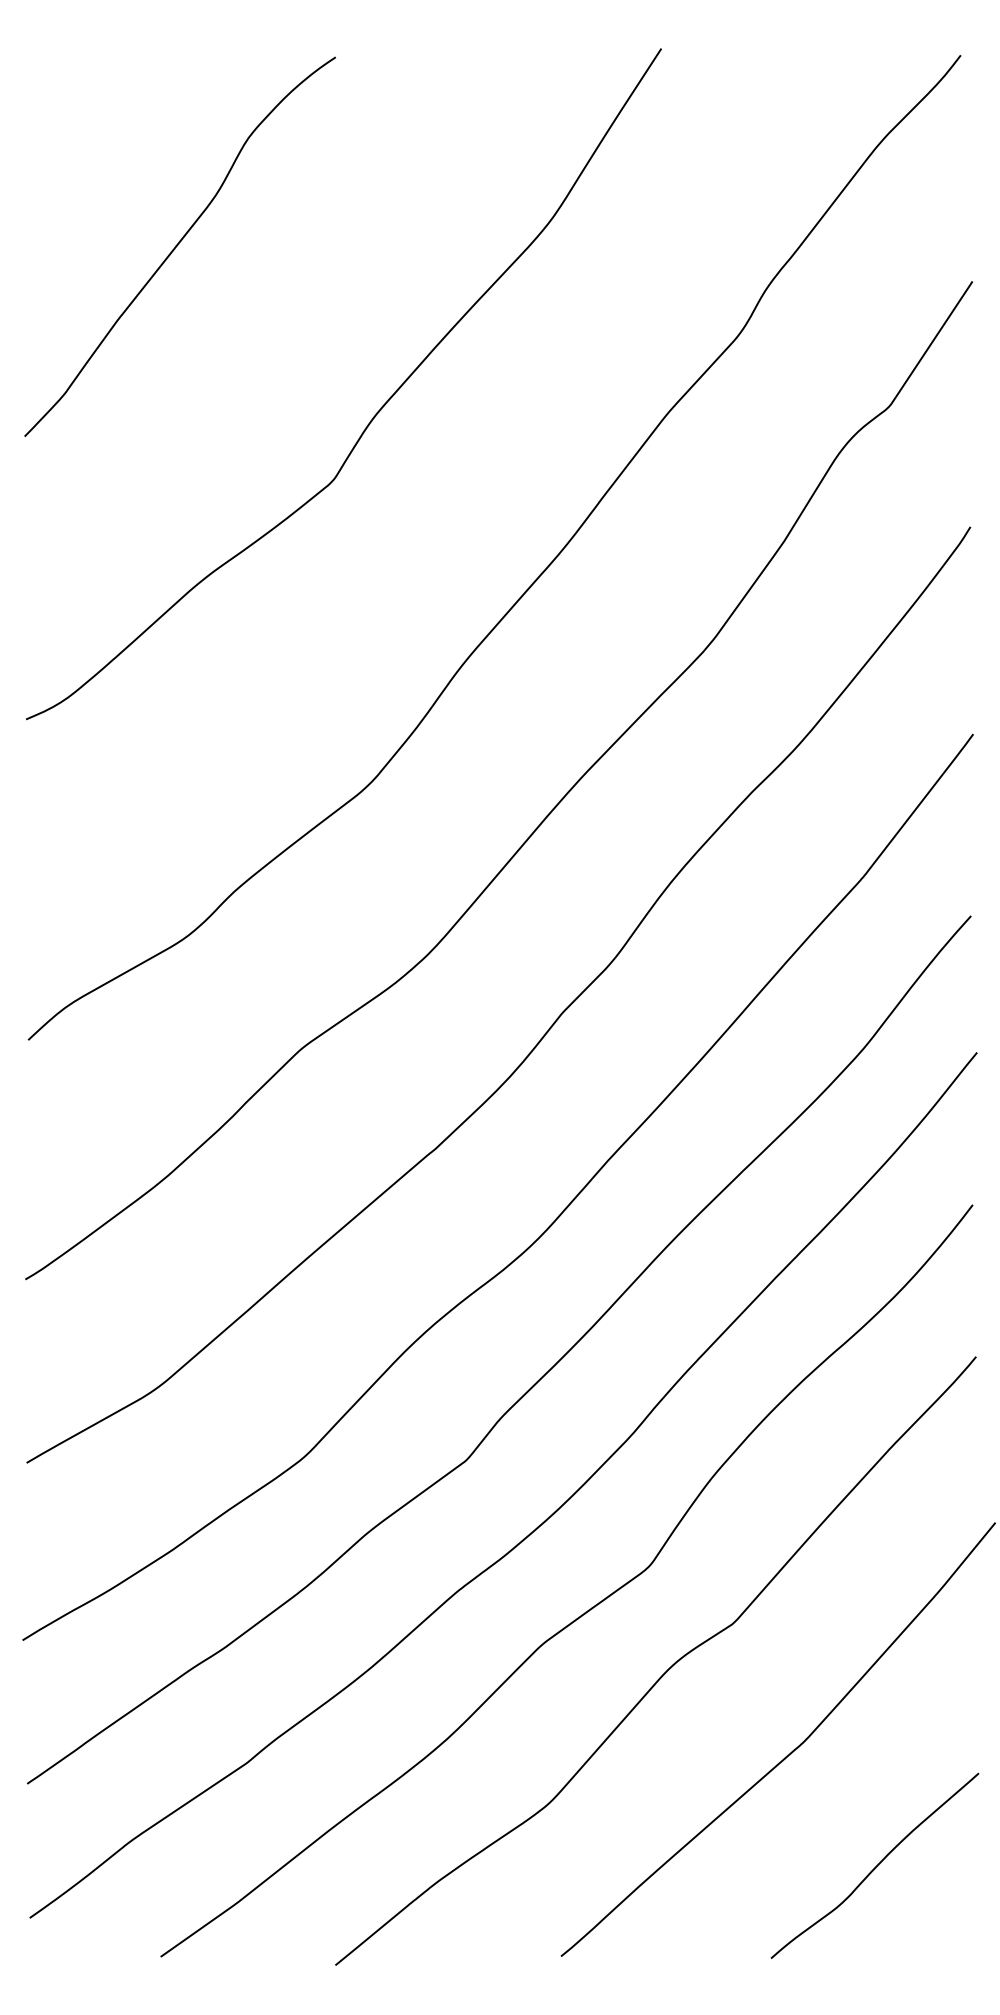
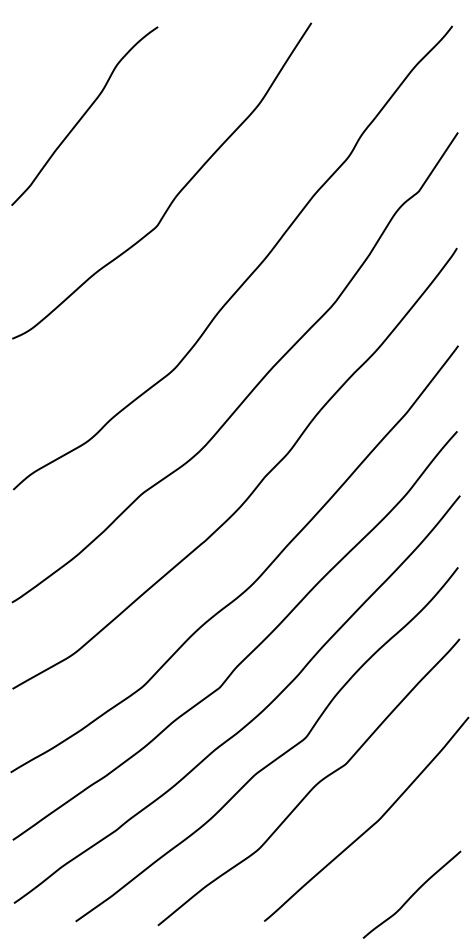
curve: (875, 1865) -> (412, 894), moved

